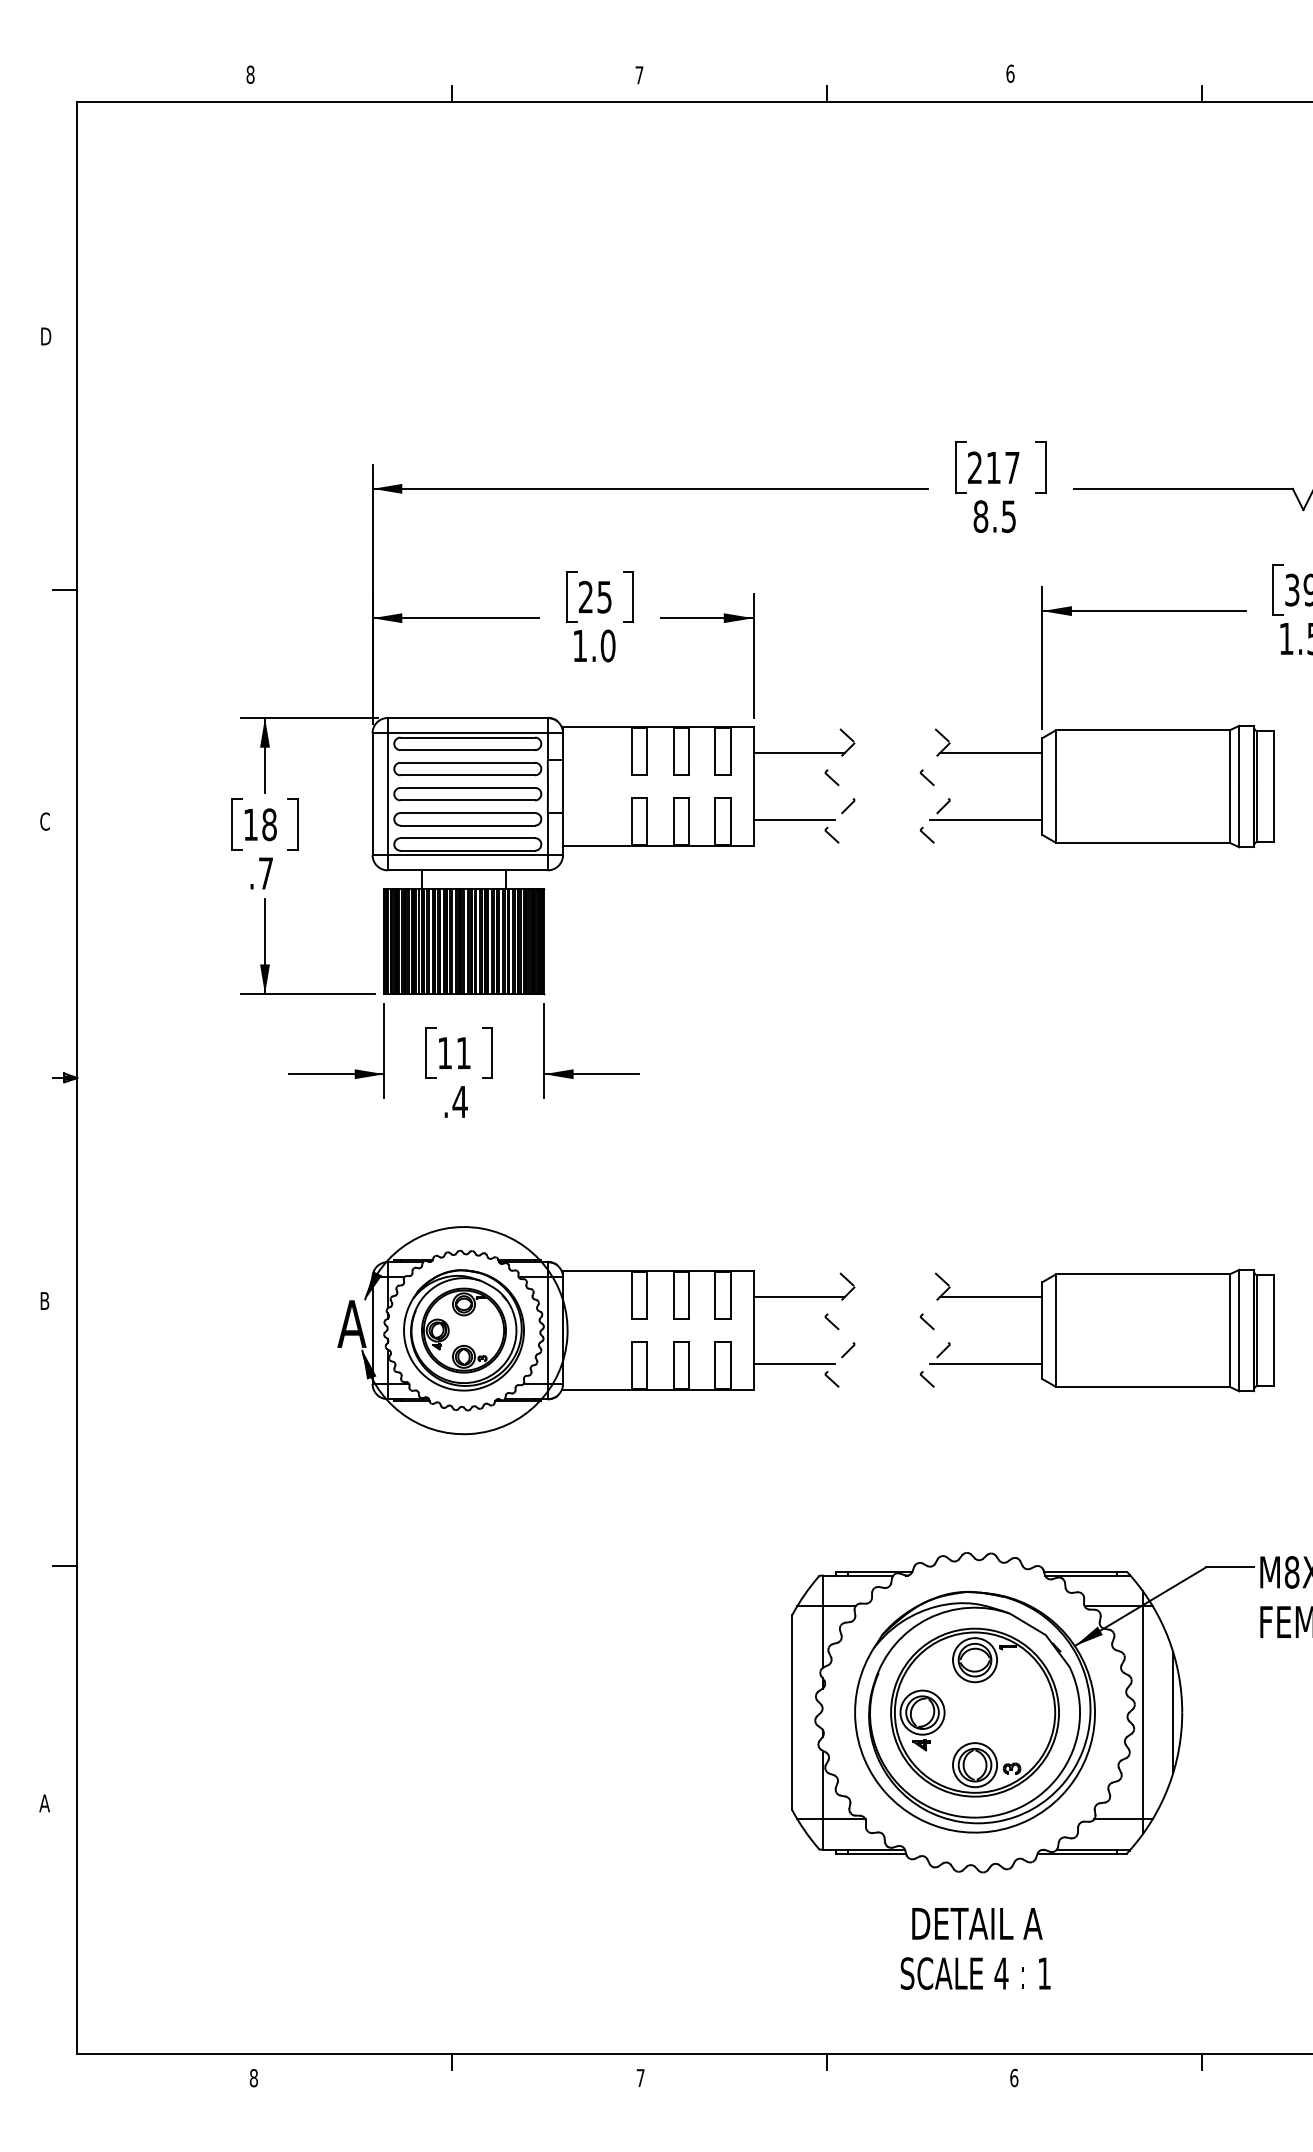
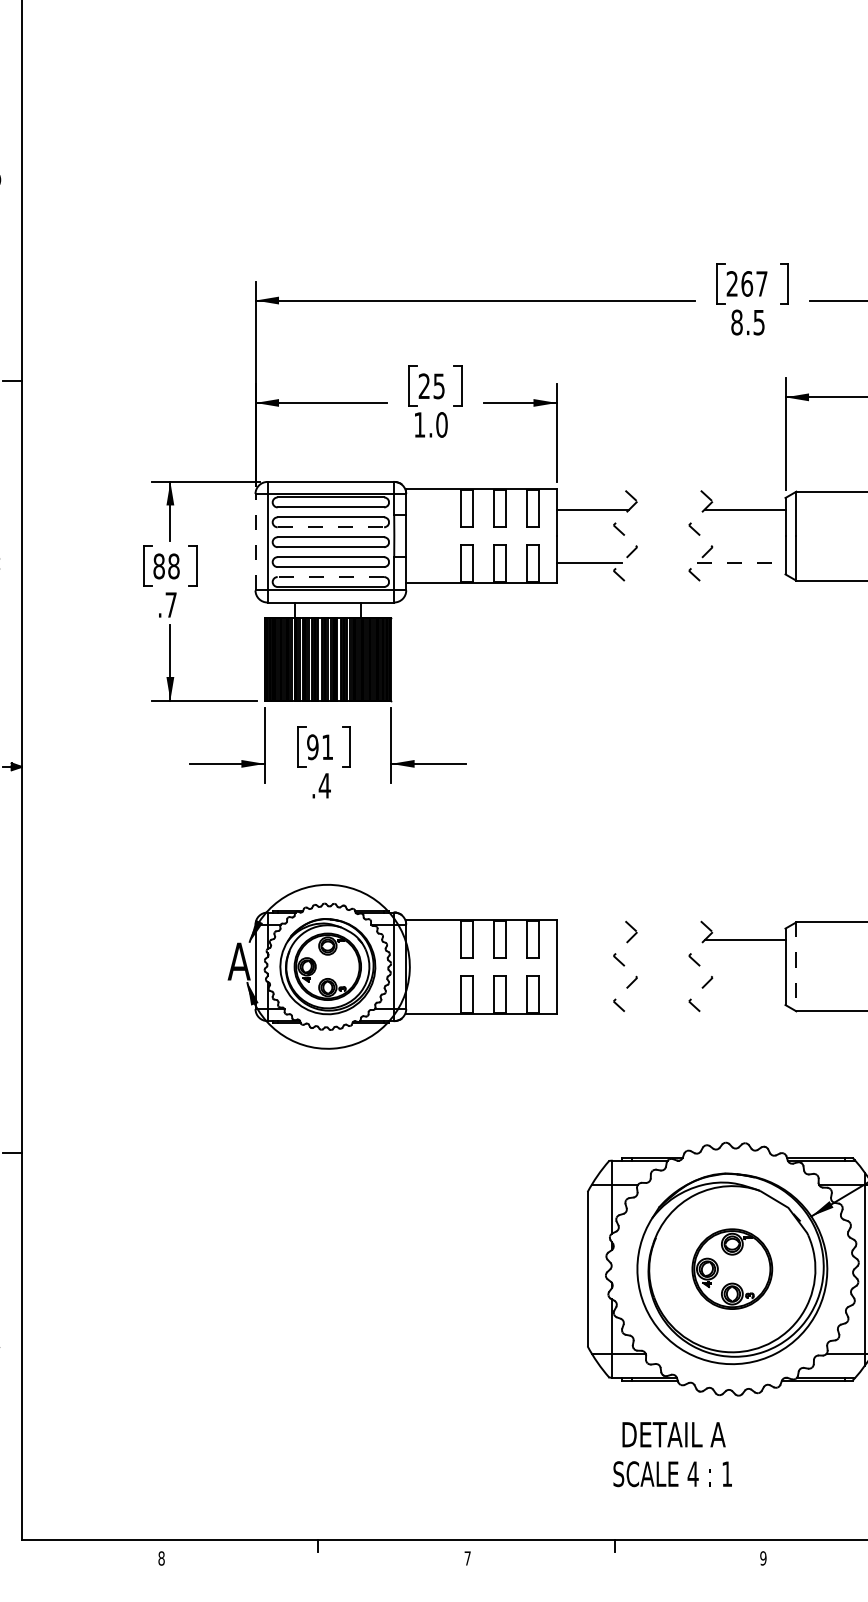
text: (993, 467) -> (746, 283), 217 -> 267
line: (468, 775) -> (331, 527), solid -> dashed
line: (372, 794) -> (255, 542), solid -> dashed
line: (986, 820) -> (741, 563), solid -> dashed
text: (250, 824) -> (158, 566), 18 -> 88
line: (467, 838) -> (330, 577), solid -> dashed
text: (444, 1052) -> (312, 746), 11 -> 91
line: (798, 1296) -> (592, 939), removed
line: (1055, 1331) -> (796, 967), solid -> dashed
line: (794, 1364) -> (589, 993), removed
line: (986, 1364) -> (741, 993), removed
part: (974, 1712) -> (731, 1269), size x0.6
text: (975, 1948) -> (672, 1454), moved
text: (1014, 2077) -> (763, 1557), 6 -> 9

